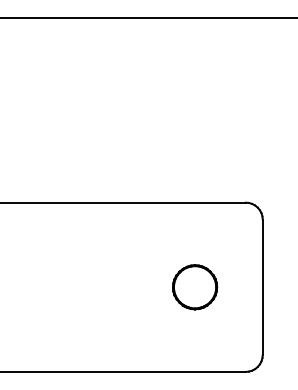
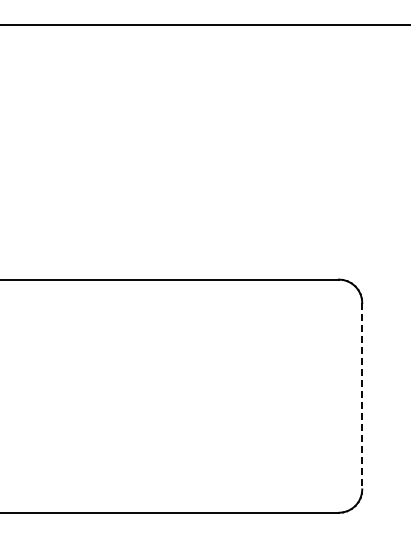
part: (194, 286) -> (268, 395), removed
line: (262, 287) -> (362, 396), solid -> dashed

